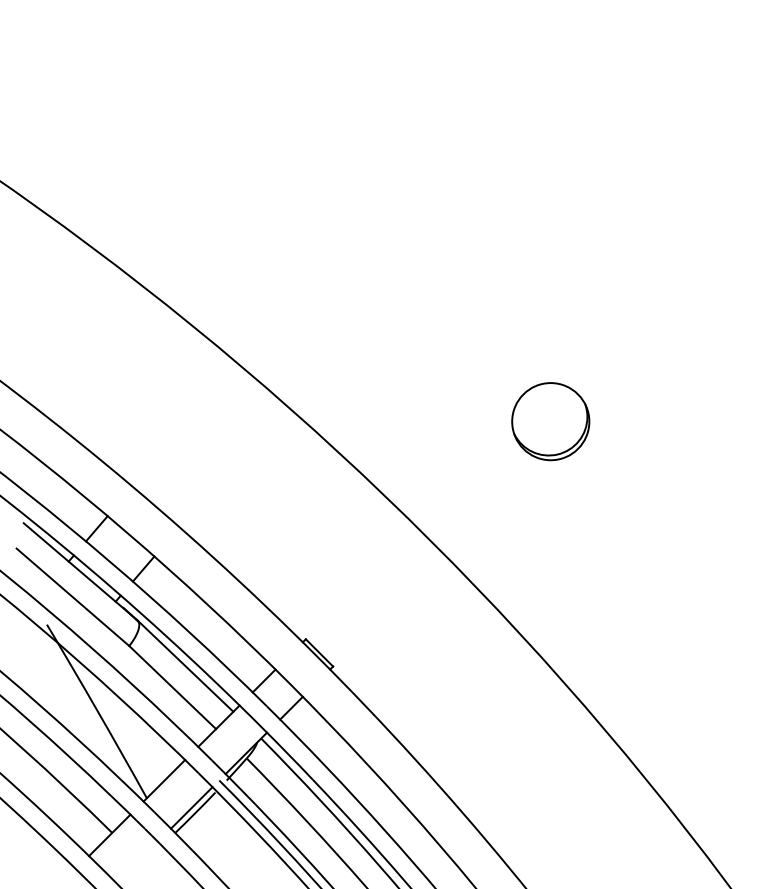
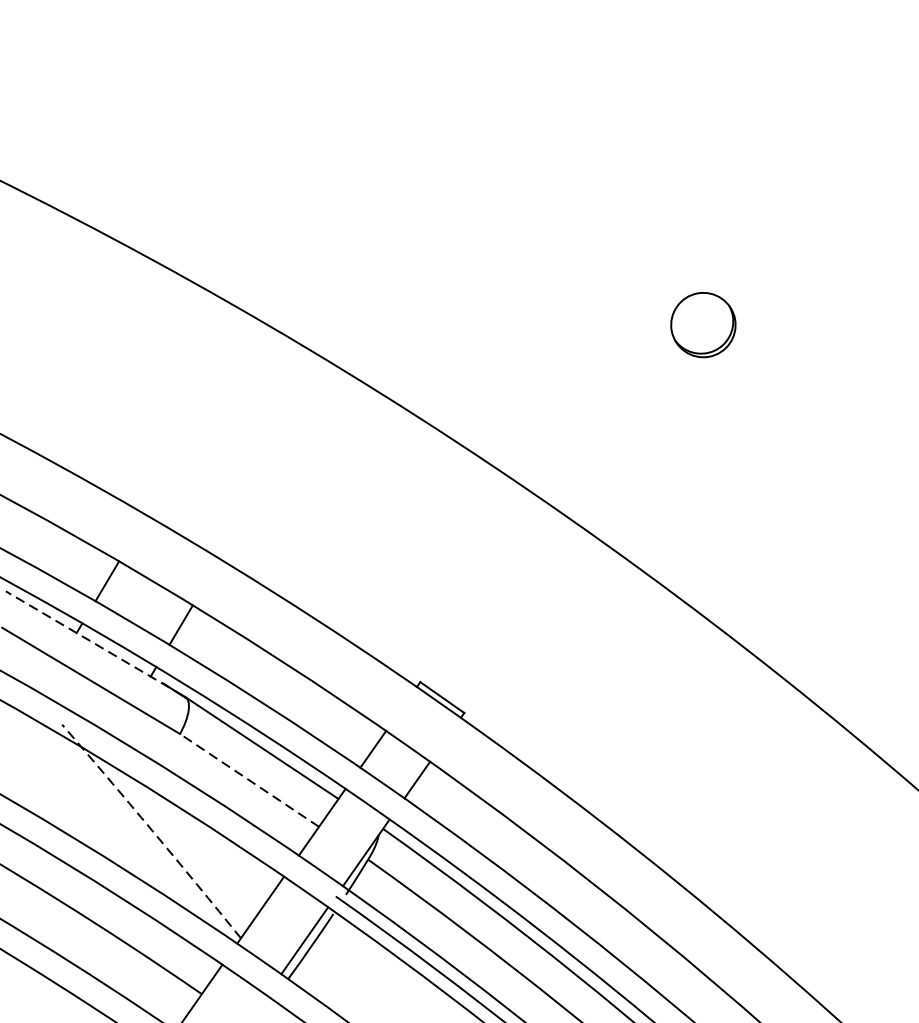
part: (550, 421) -> (702, 324), size x0.6
line: (79, 571) -> (93, 644), solid -> dashed
line: (172, 687) -> (249, 780), solid -> dashed
arc: (97, 711) -> (152, 831), solid -> dashed

